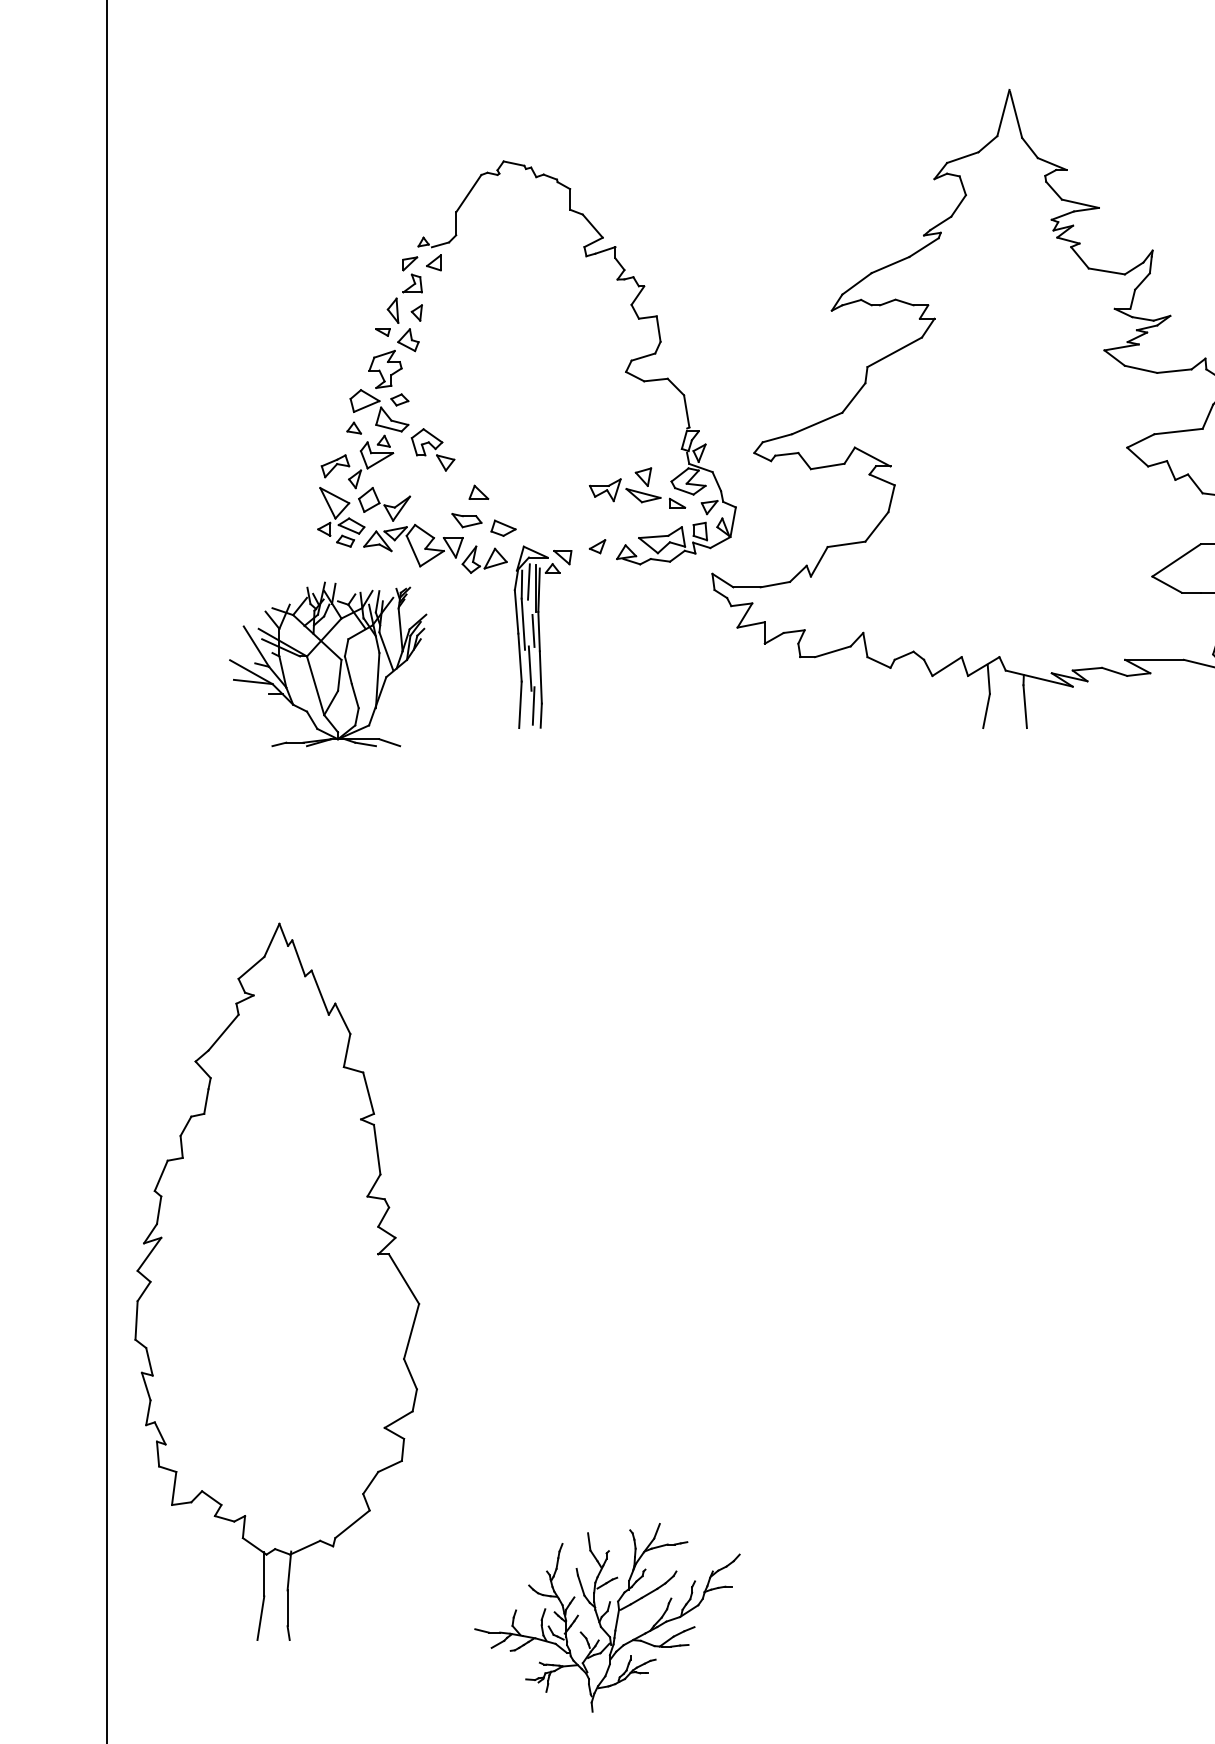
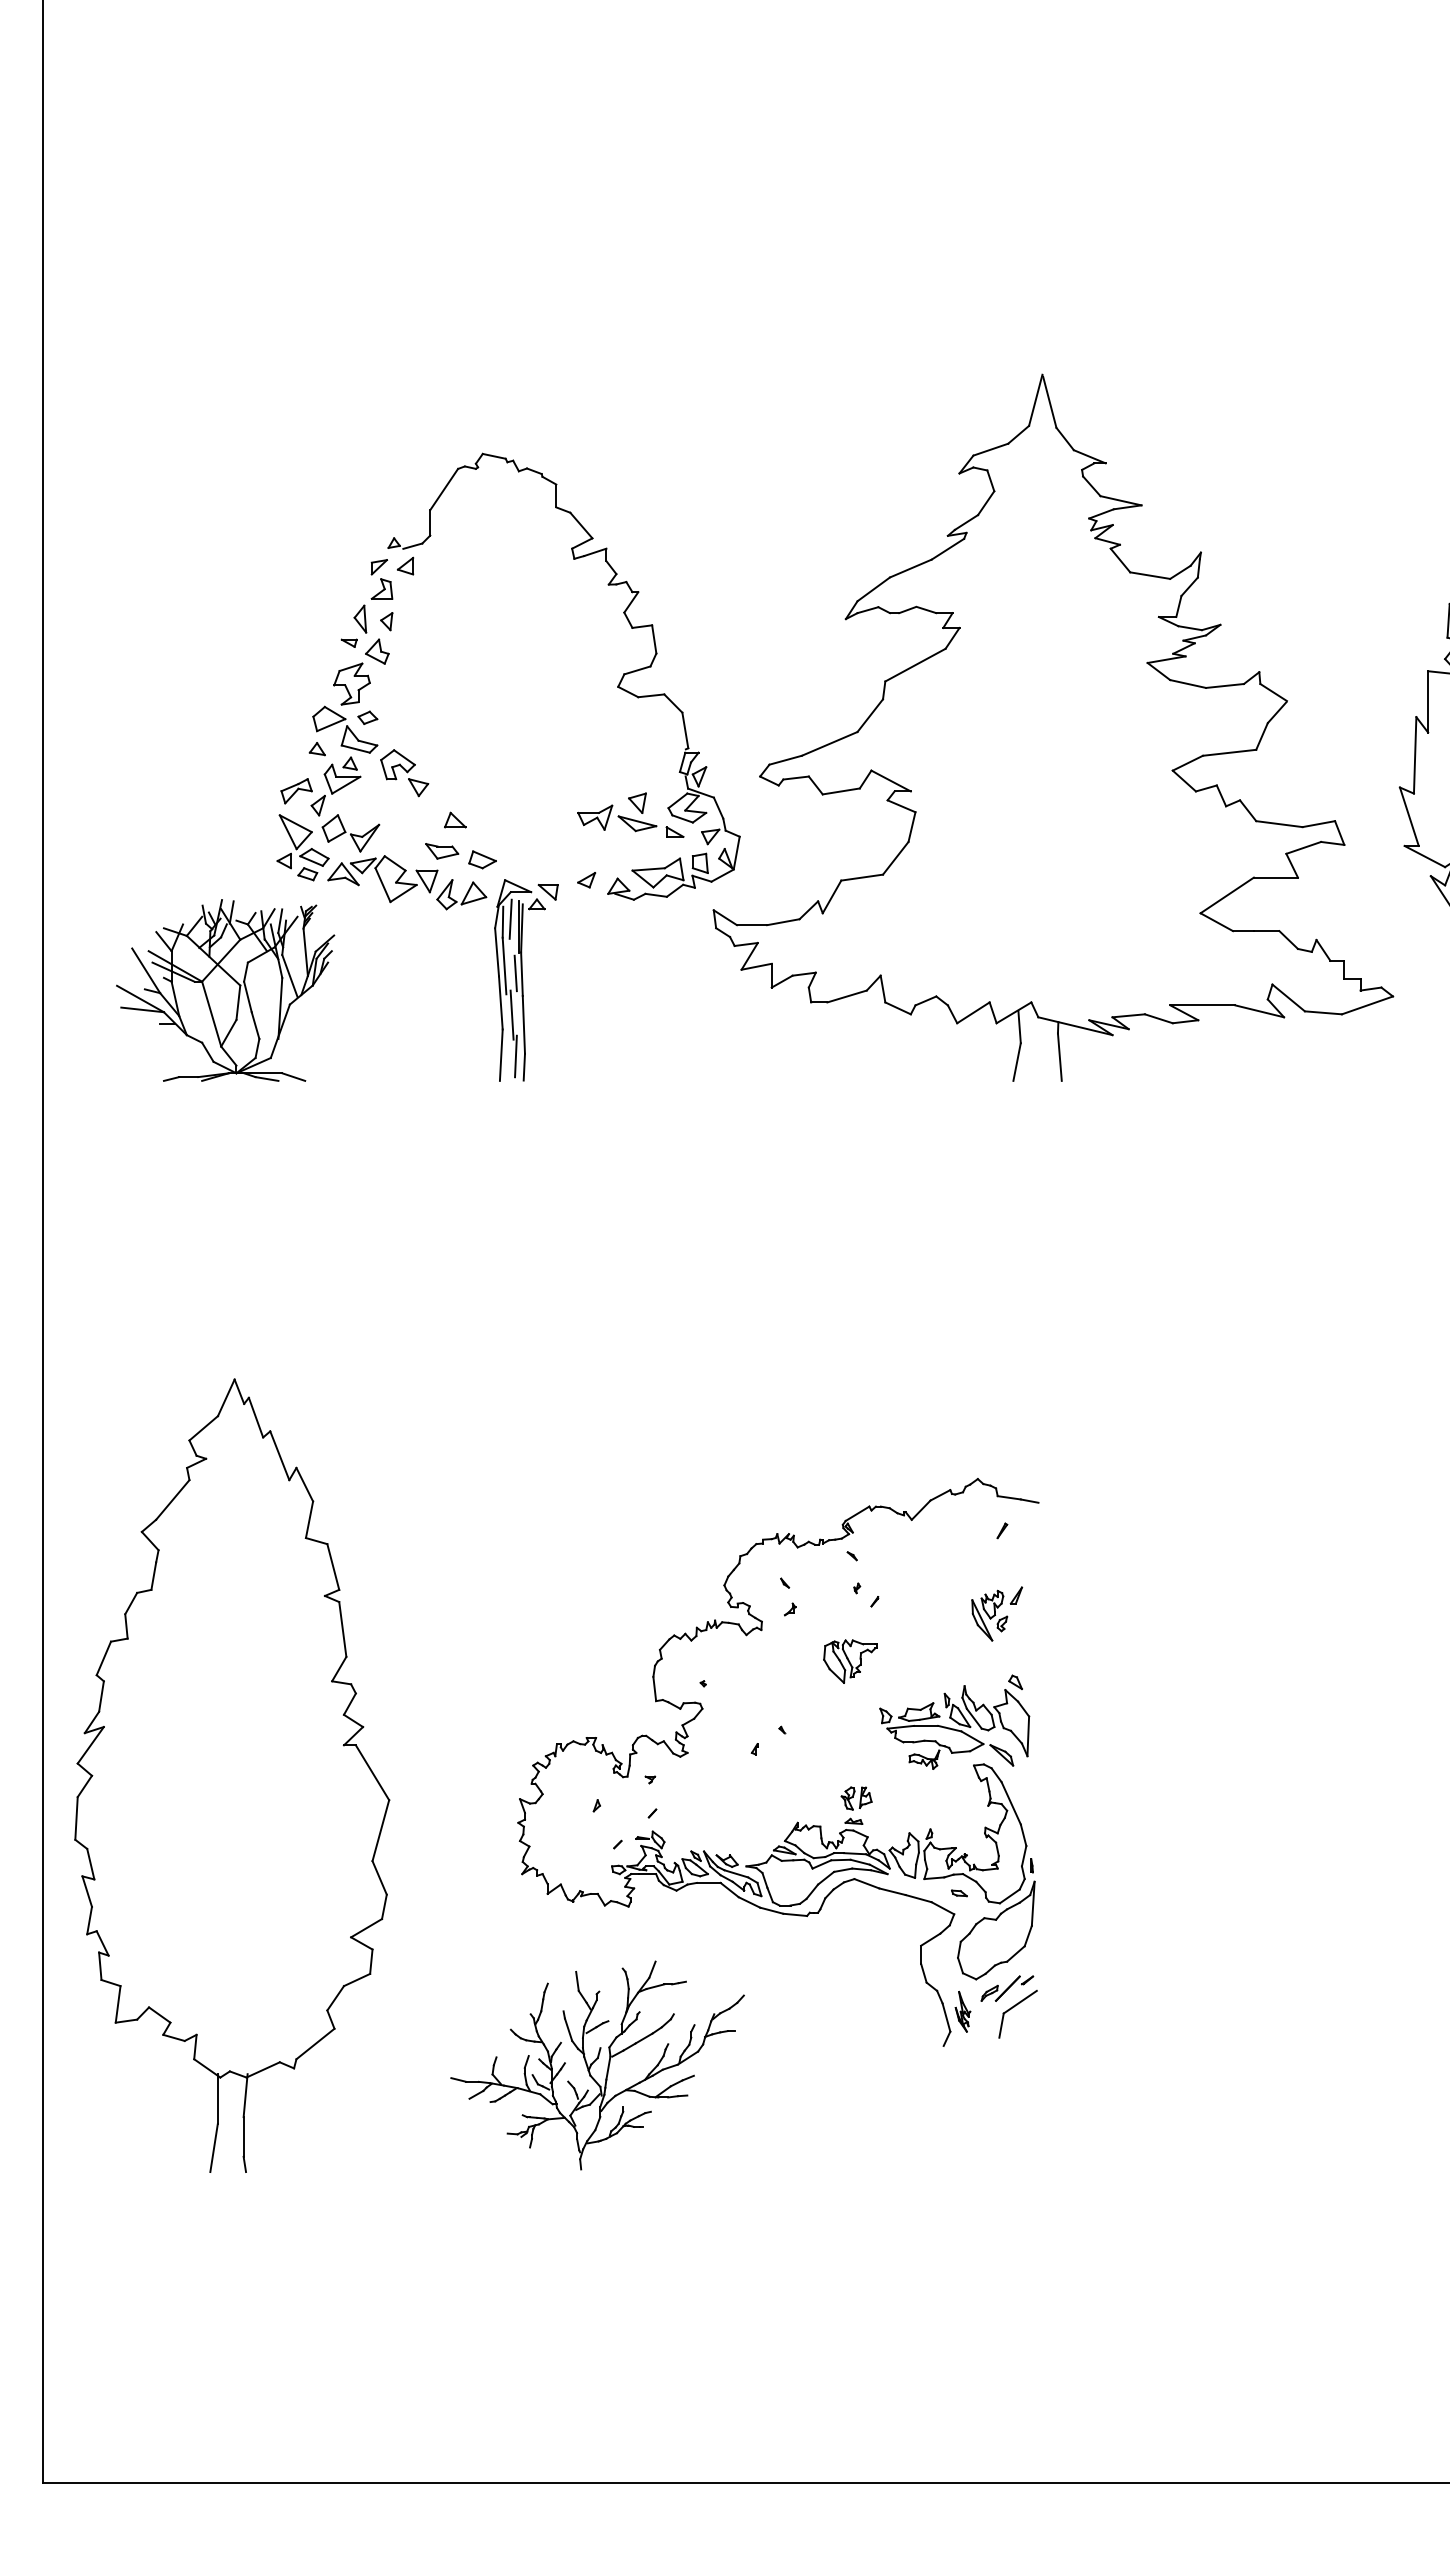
part: (328, 664) -> (225, 990), moved
part: (277, 1281) -> (232, 1775), moved
part: (751, 1337) -> (756, 1755), added

